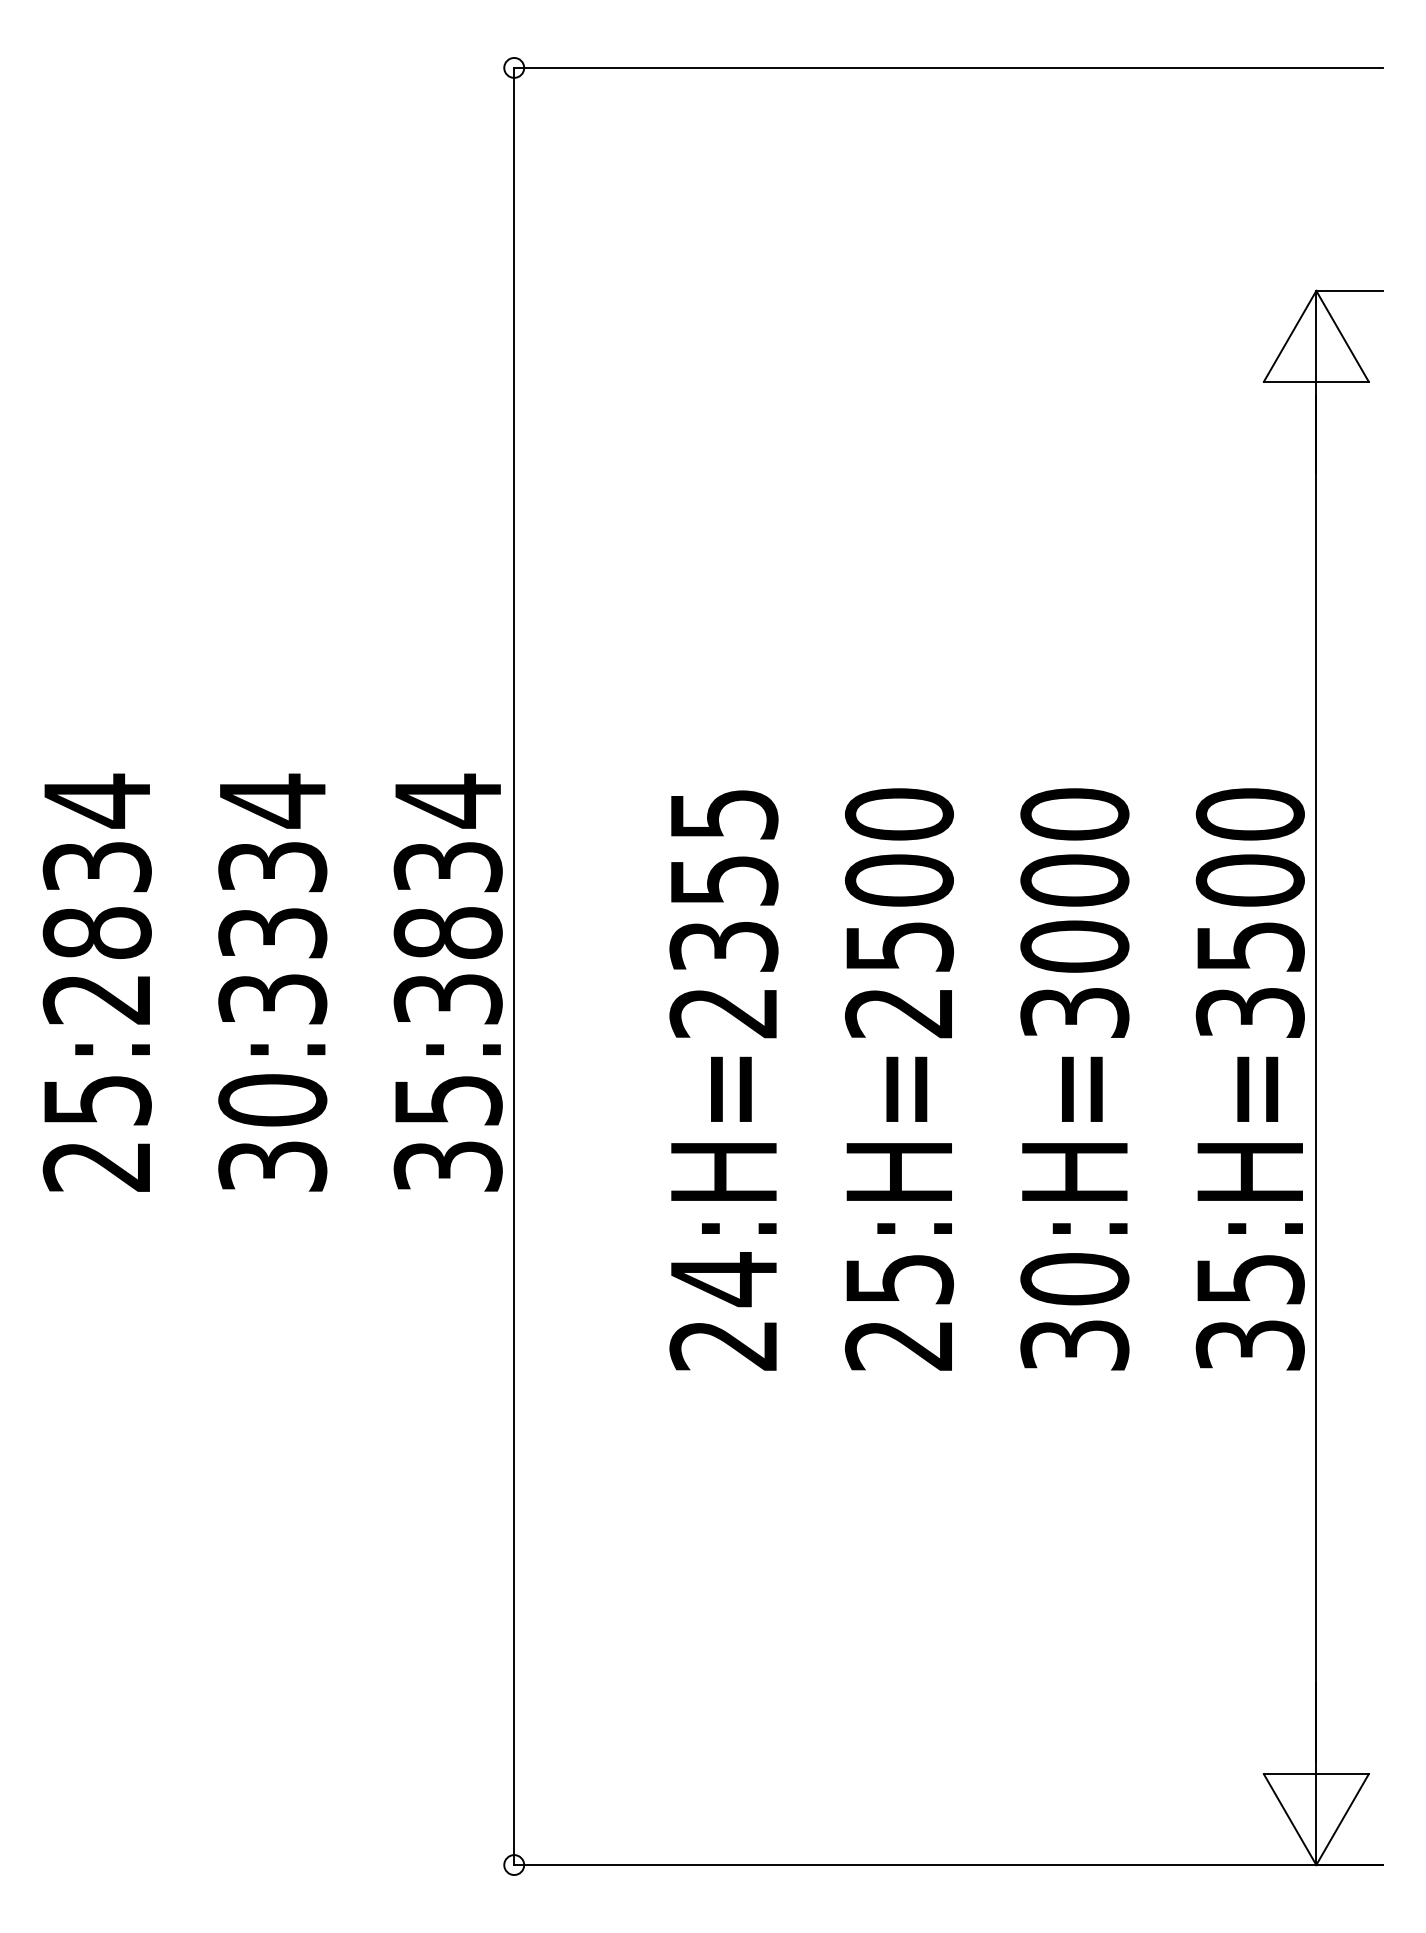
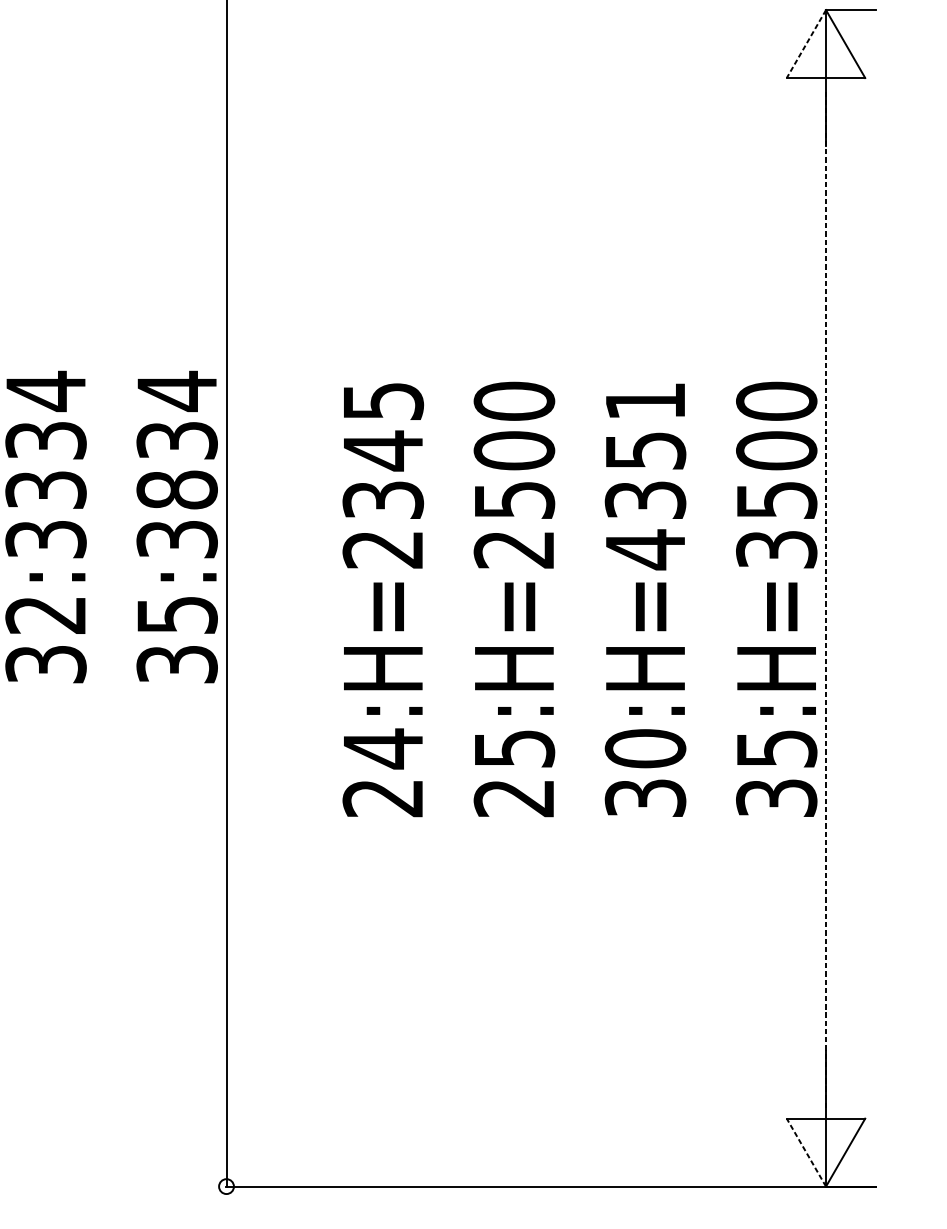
line: (1289, 336) -> (805, 44), solid -> dashed
text: (724, 880) -> (383, 450), 24:H=2355 -> 24:H=2345
text: (1074, 914) -> (645, 476), 30:H=3000 -> 30:H=4351
line: (1316, 1077) -> (826, 597), solid -> dashed
text: (272, 1100) -> (45, 615), 30:3334 -> 32:3334
line: (1289, 1819) -> (805, 1152), solid -> dashed

